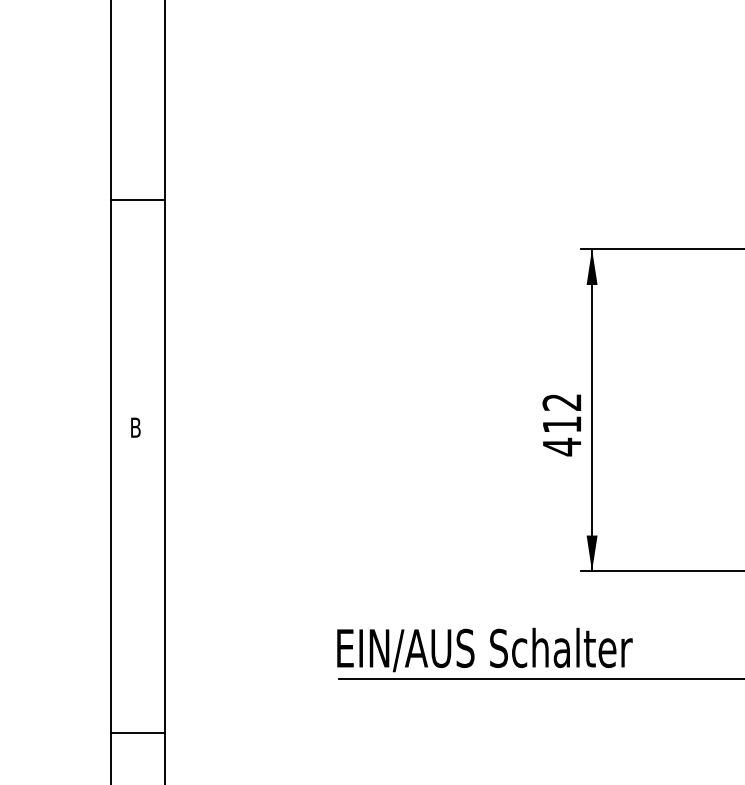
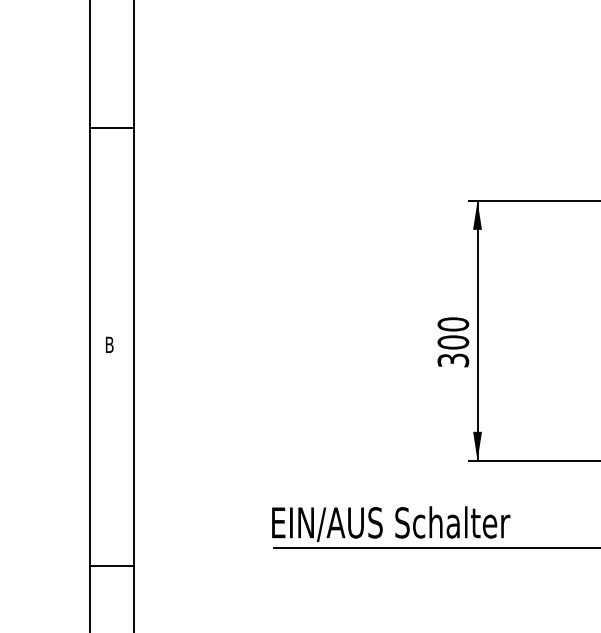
line: (138, 200) -> (111, 128), moved
text: (561, 424) -> (452, 342), 412 -> 300
line: (138, 732) -> (111, 565), moved

